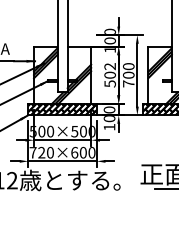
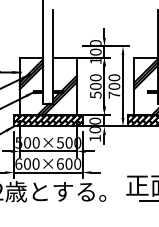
text: (109, 66) -> (95, 77), 502 -> 500
text: (37, 152) -> (23, 163), 720×600 -> 600×600

